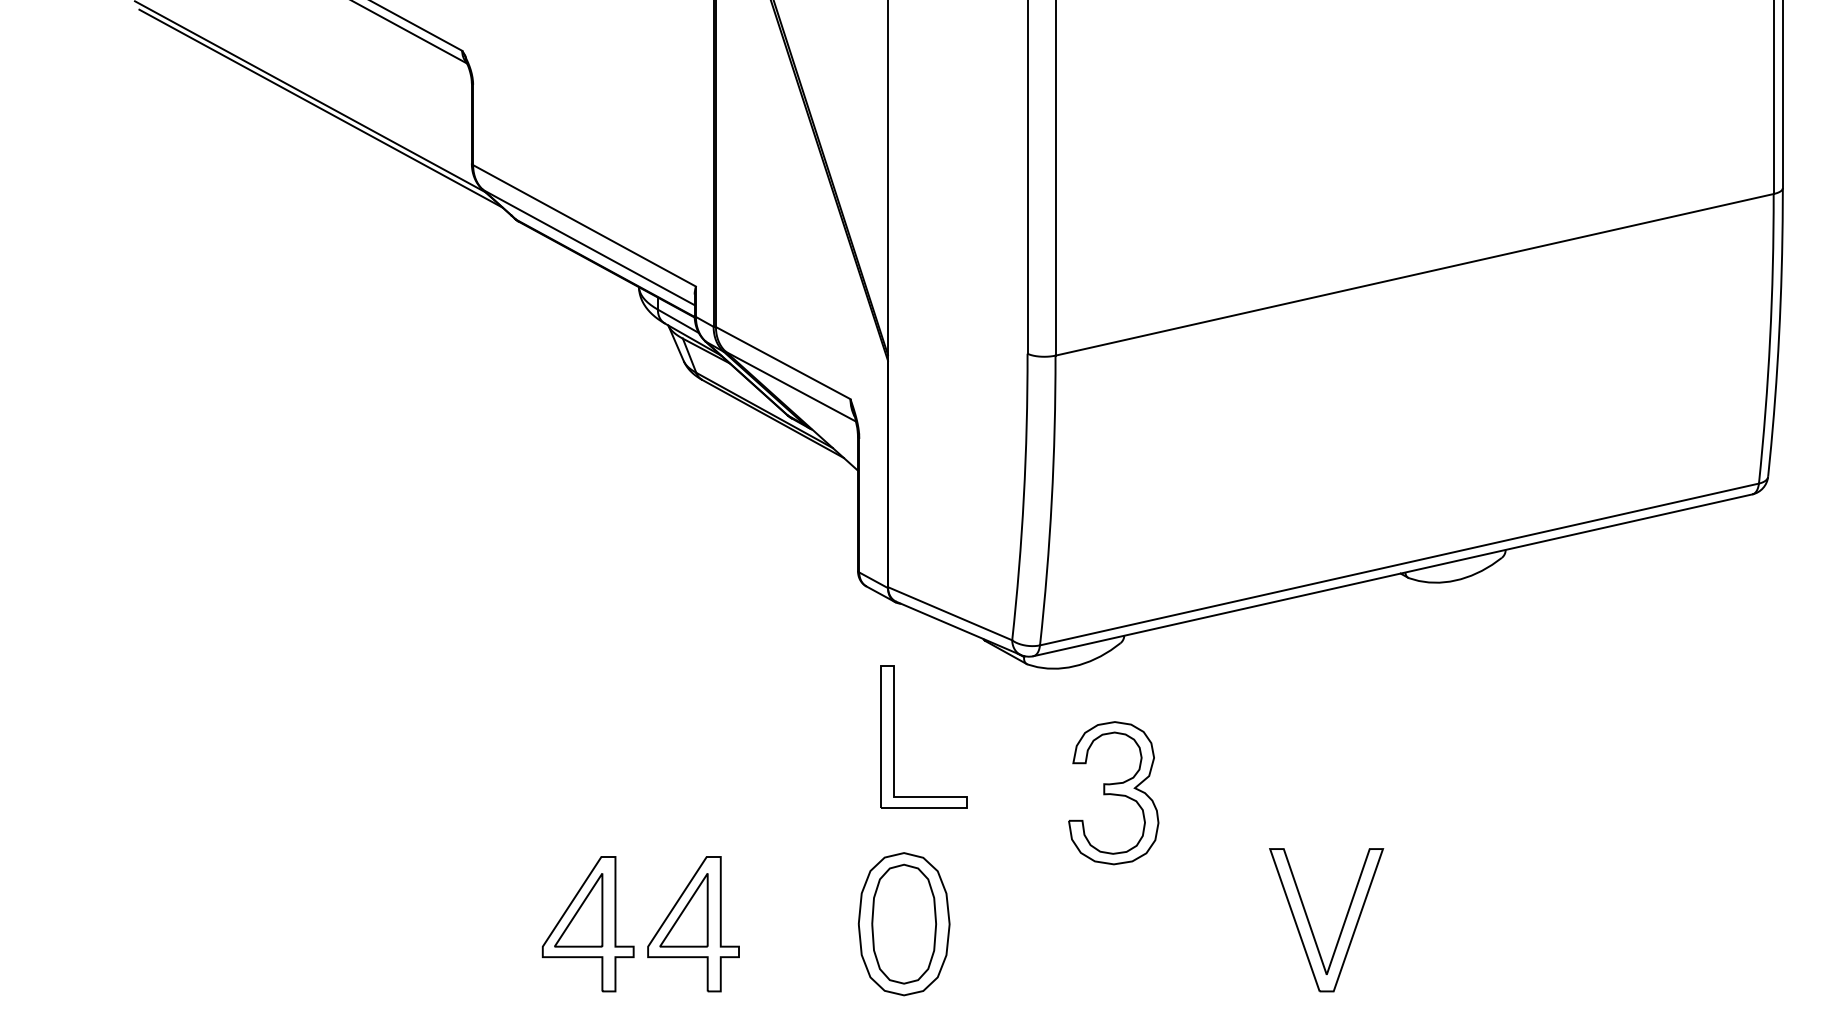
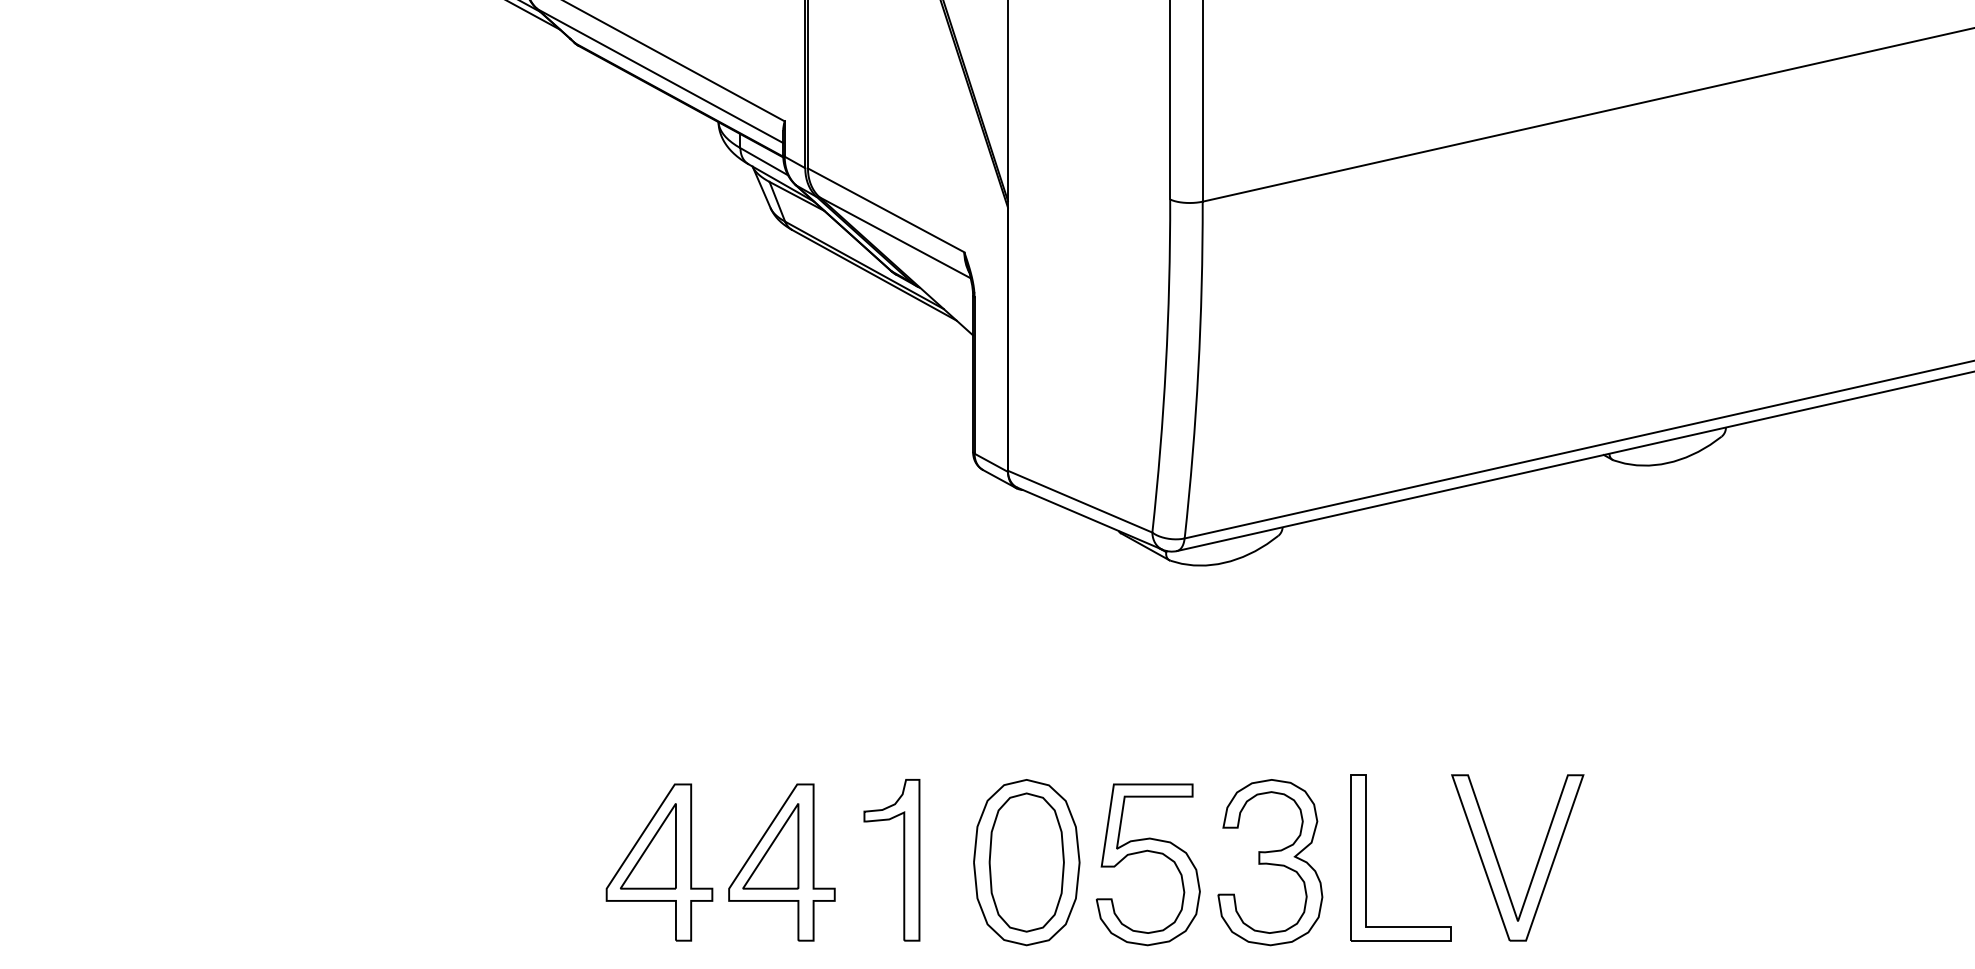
part: (894, 736) -> (1366, 857), moved
part: (1113, 793) -> (1270, 862), moved
part: (1008, 915) -> (1148, 852), added
part: (797, 922) -> (902, 860), added

